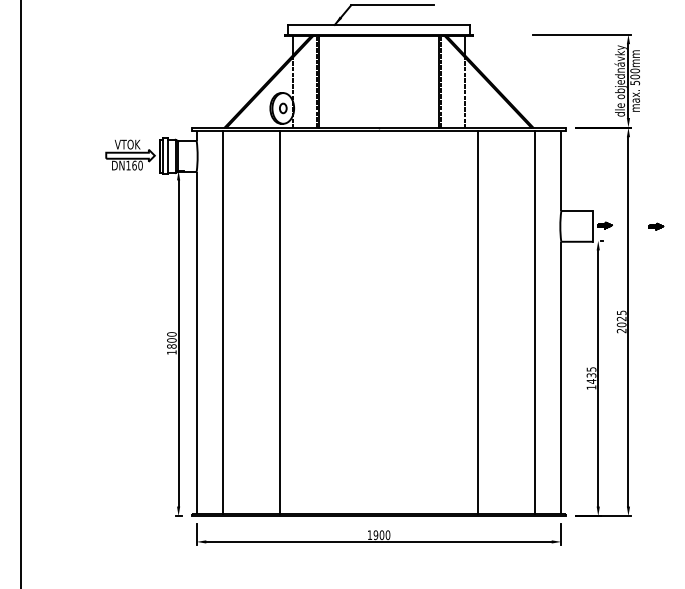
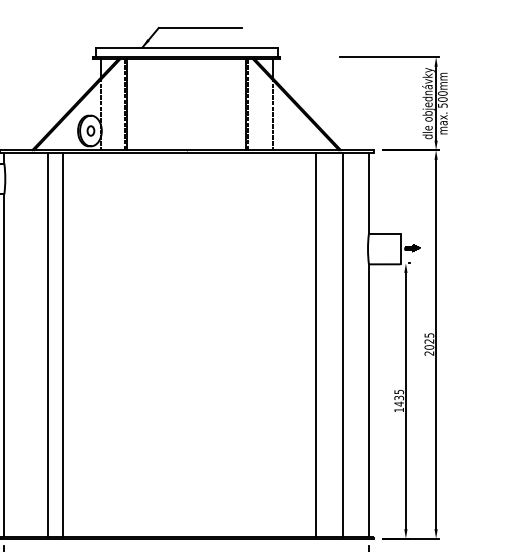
part: (656, 226) -> (464, 249), removed
line: (222, 322) -> (48, 345), moved
line: (280, 322) -> (63, 345), moved
line: (477, 322) -> (316, 345), moved

